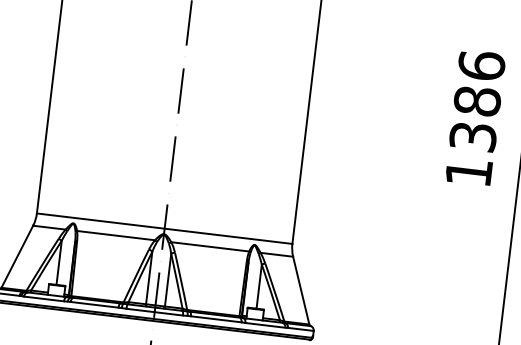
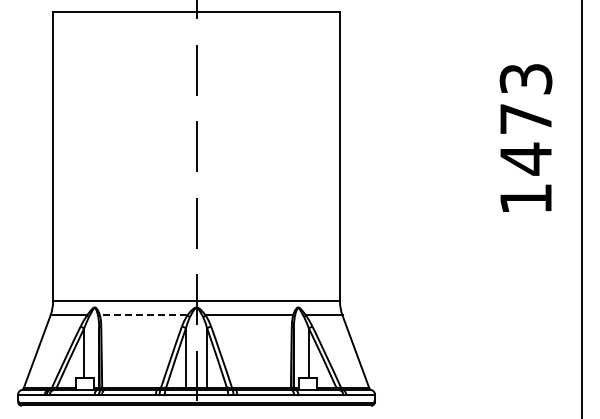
text: (476, 101) -> (525, 119), 1386 -> 1473
line: (115, 235) -> (143, 315), solid -> dashed

